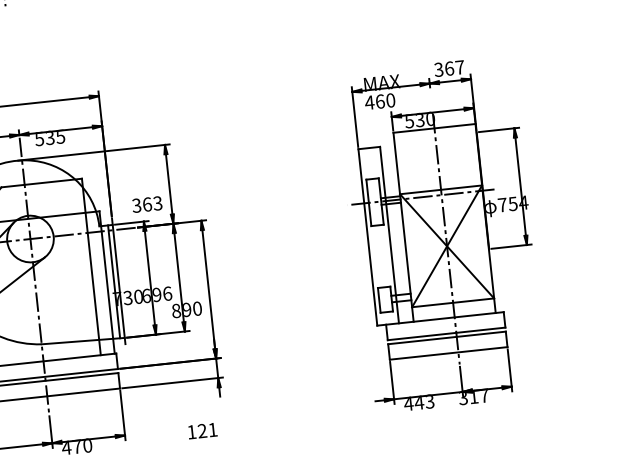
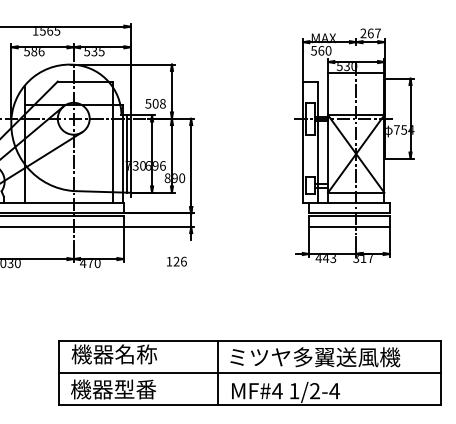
text: (438, 69) -> (363, 33), 367 -> 267
text: (368, 102) -> (313, 50), 460 -> 560
text: (147, 204) -> (155, 103), 363 -> 508
text: (212, 429) -> (183, 261), 121 -> 126

